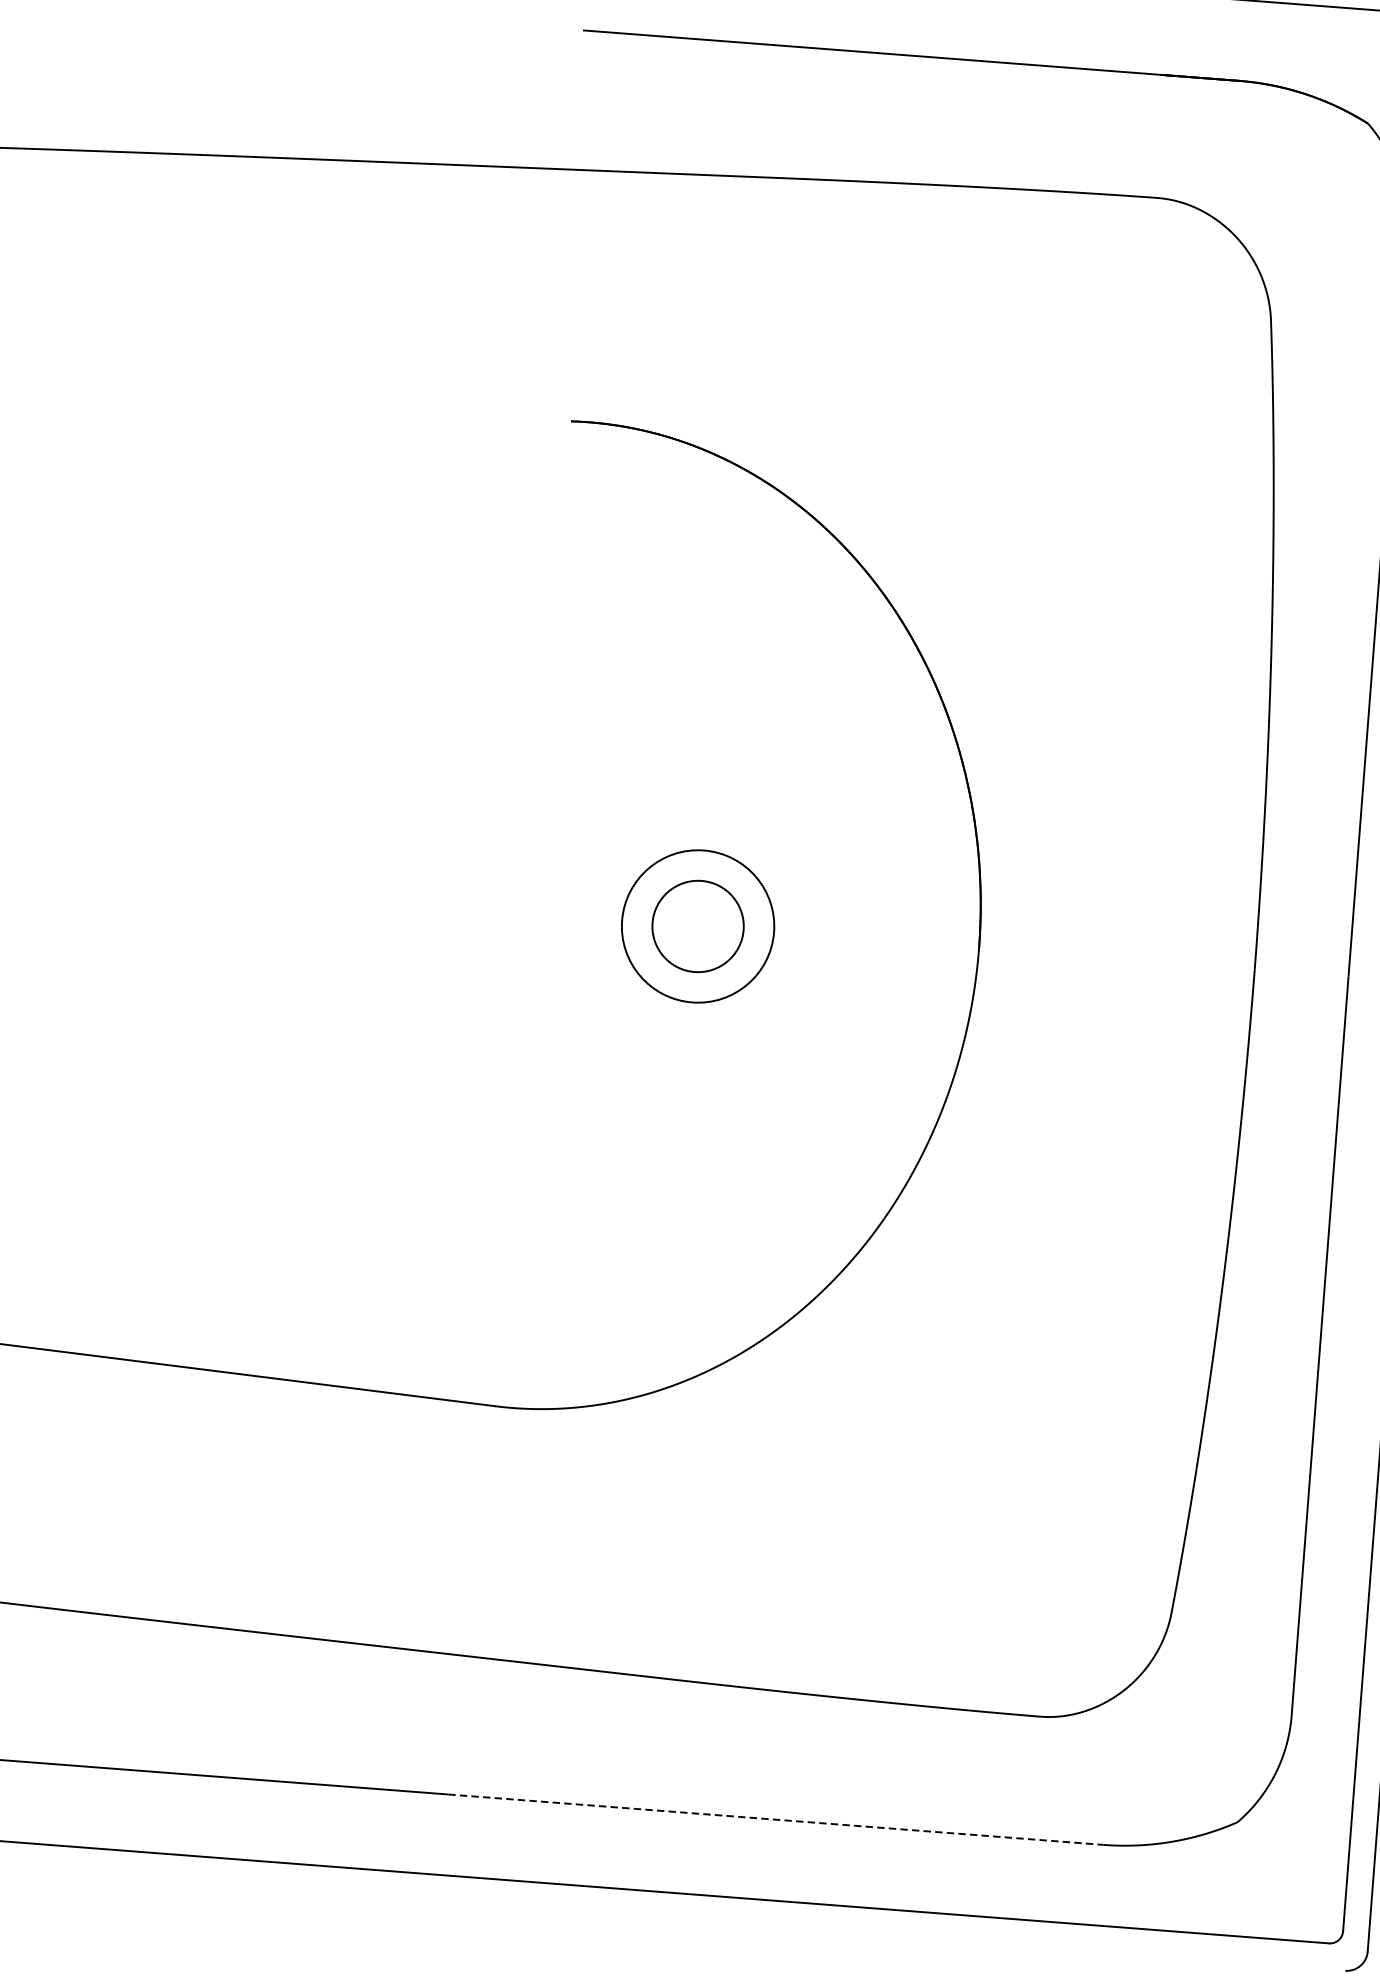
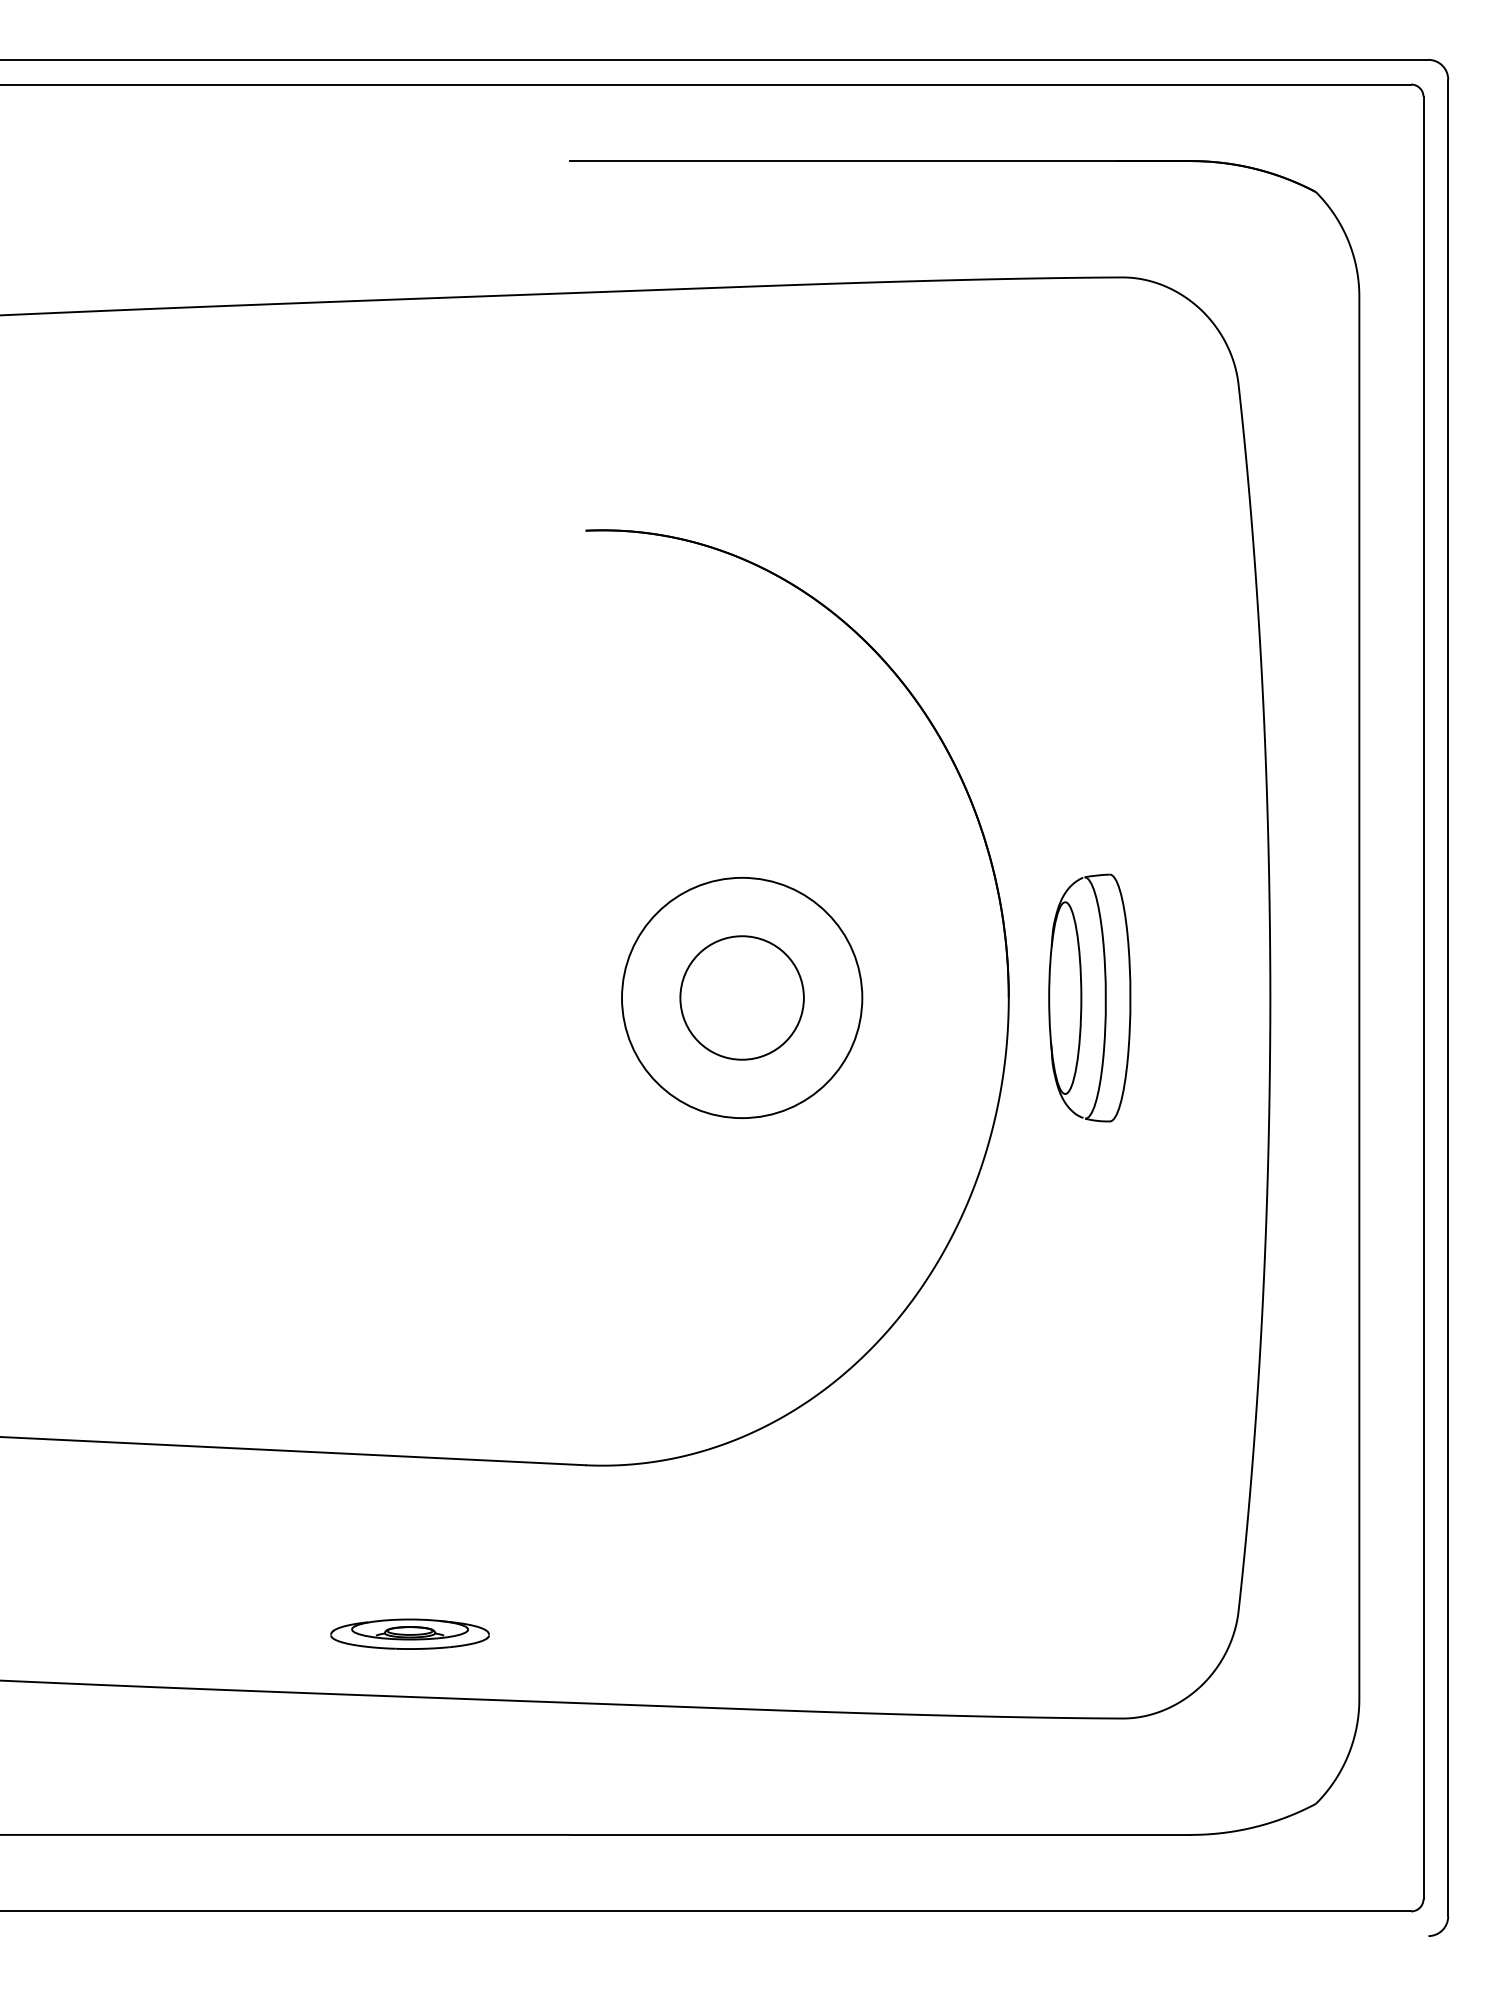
circle: (697, 925) -> (741, 997), size x1.43
circle: (698, 925) -> (742, 997), size x1.67
part: (1056, 953) -> (1082, 997), added
part: (295, 1569) -> (409, 1633), added
line: (776, 1819) -> (880, 1834), dashed -> solid

